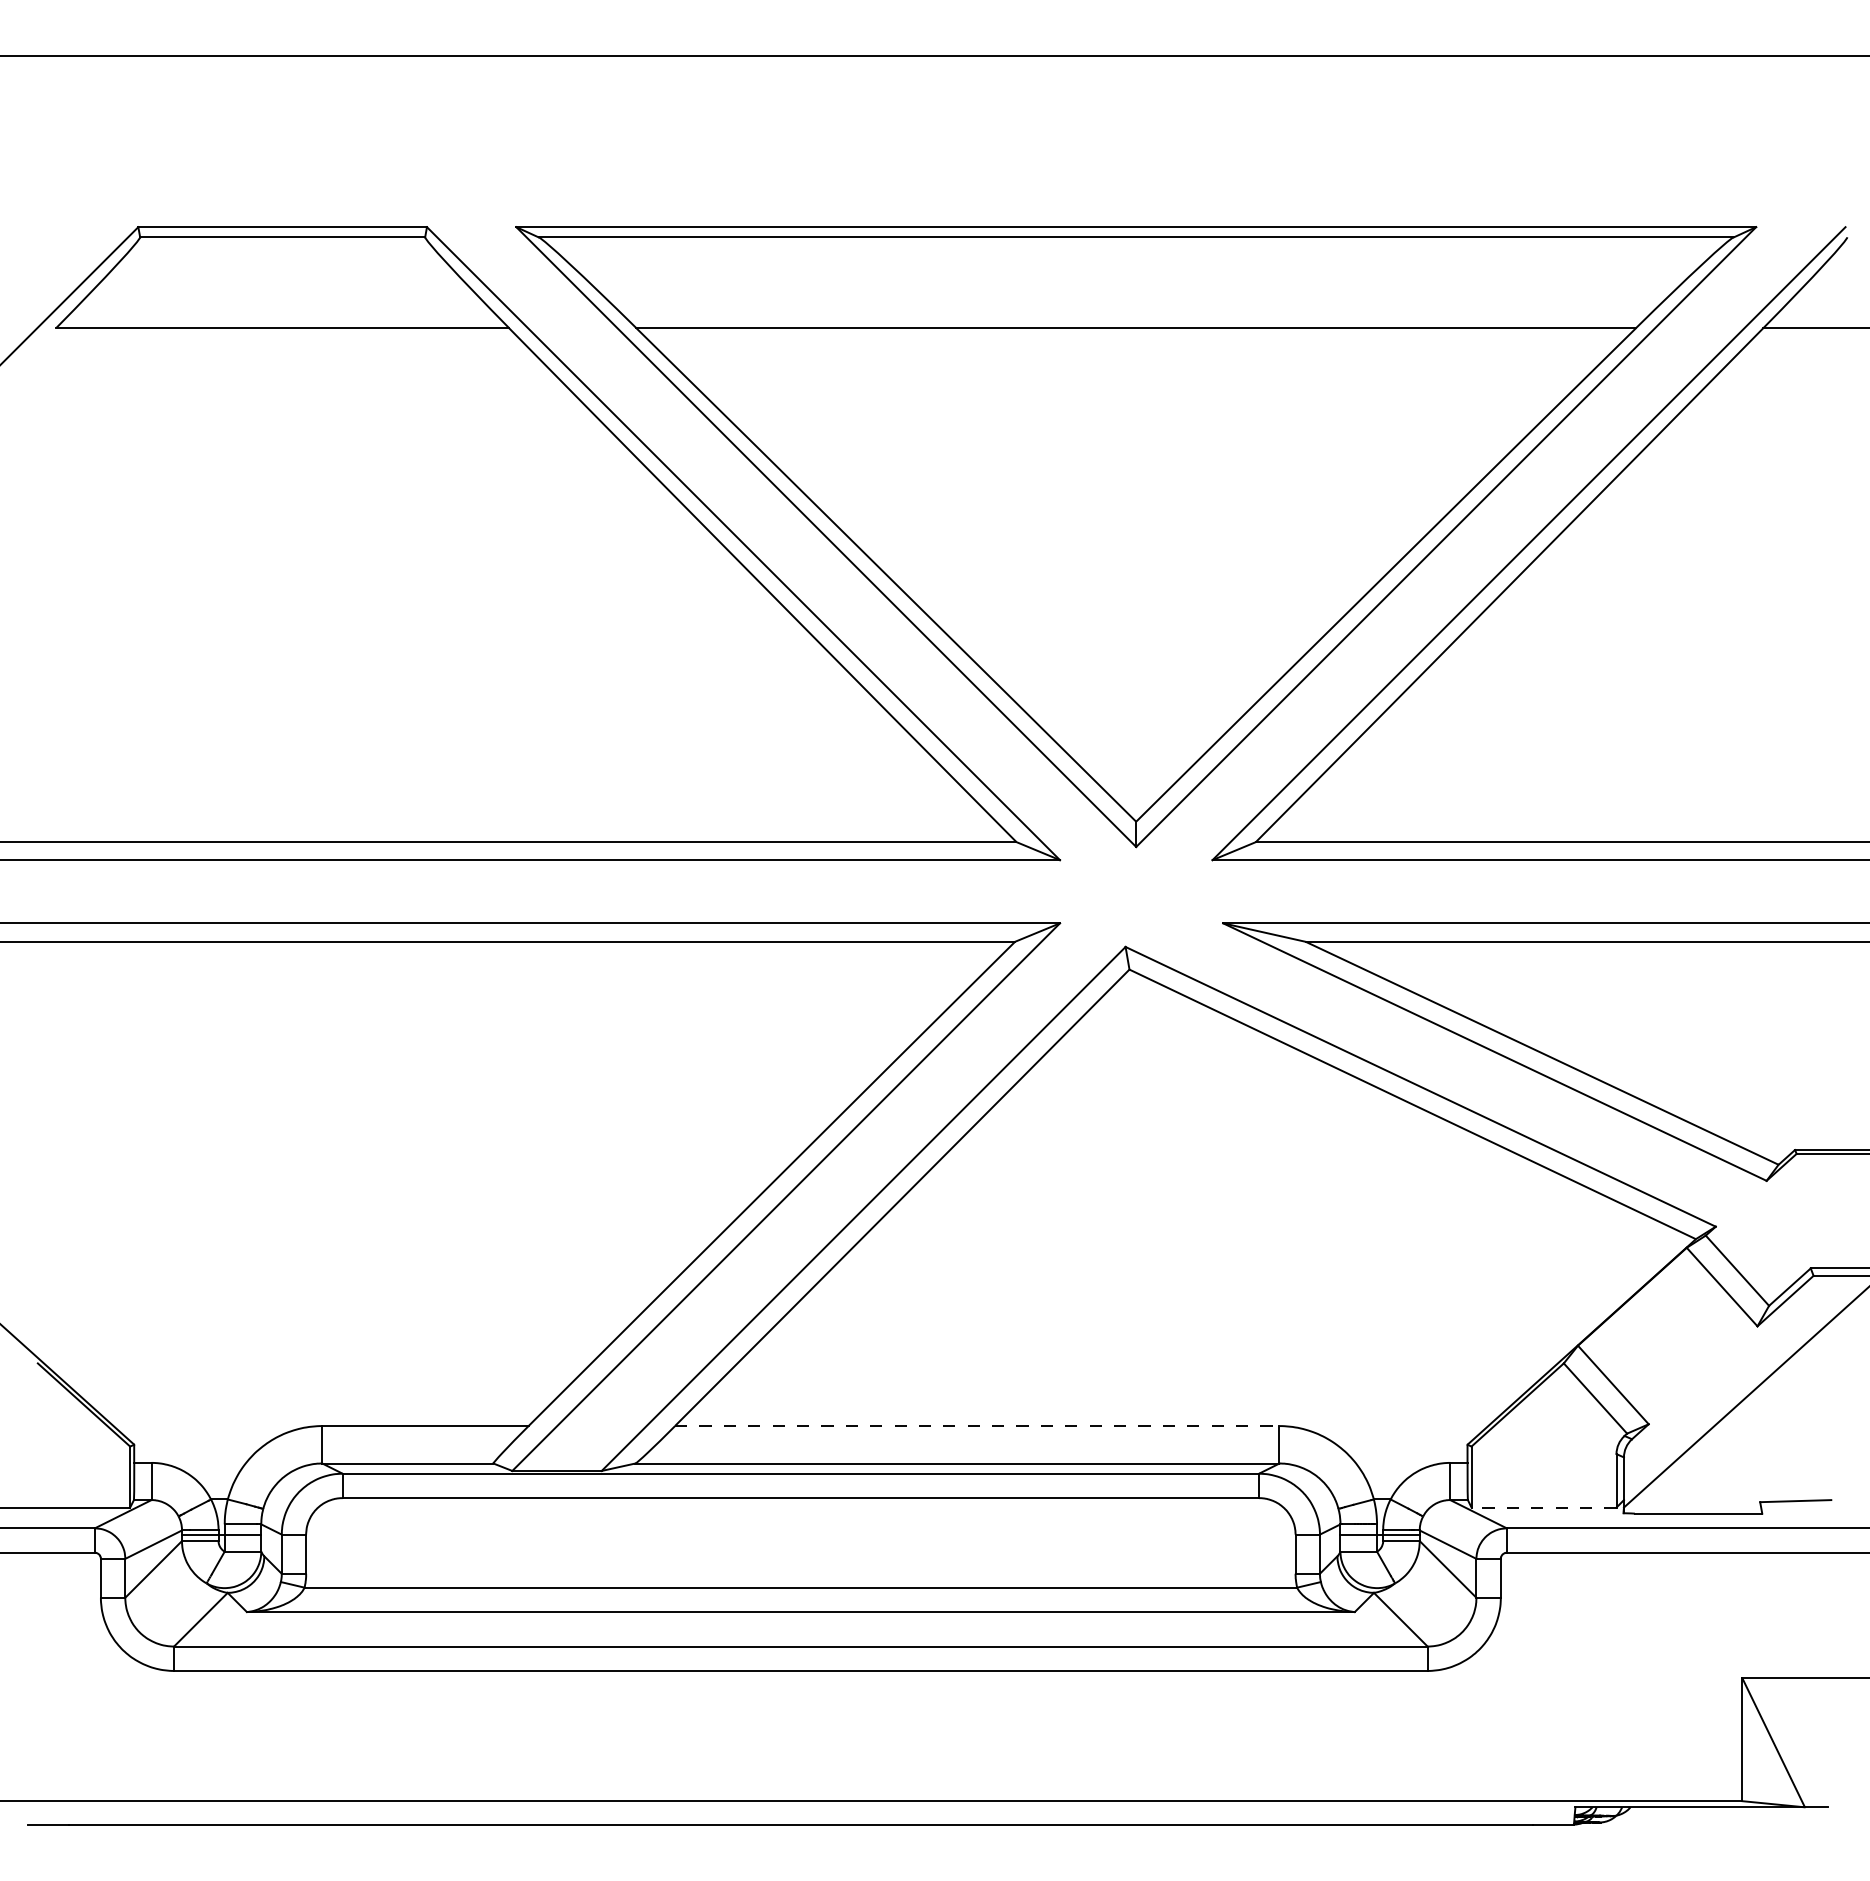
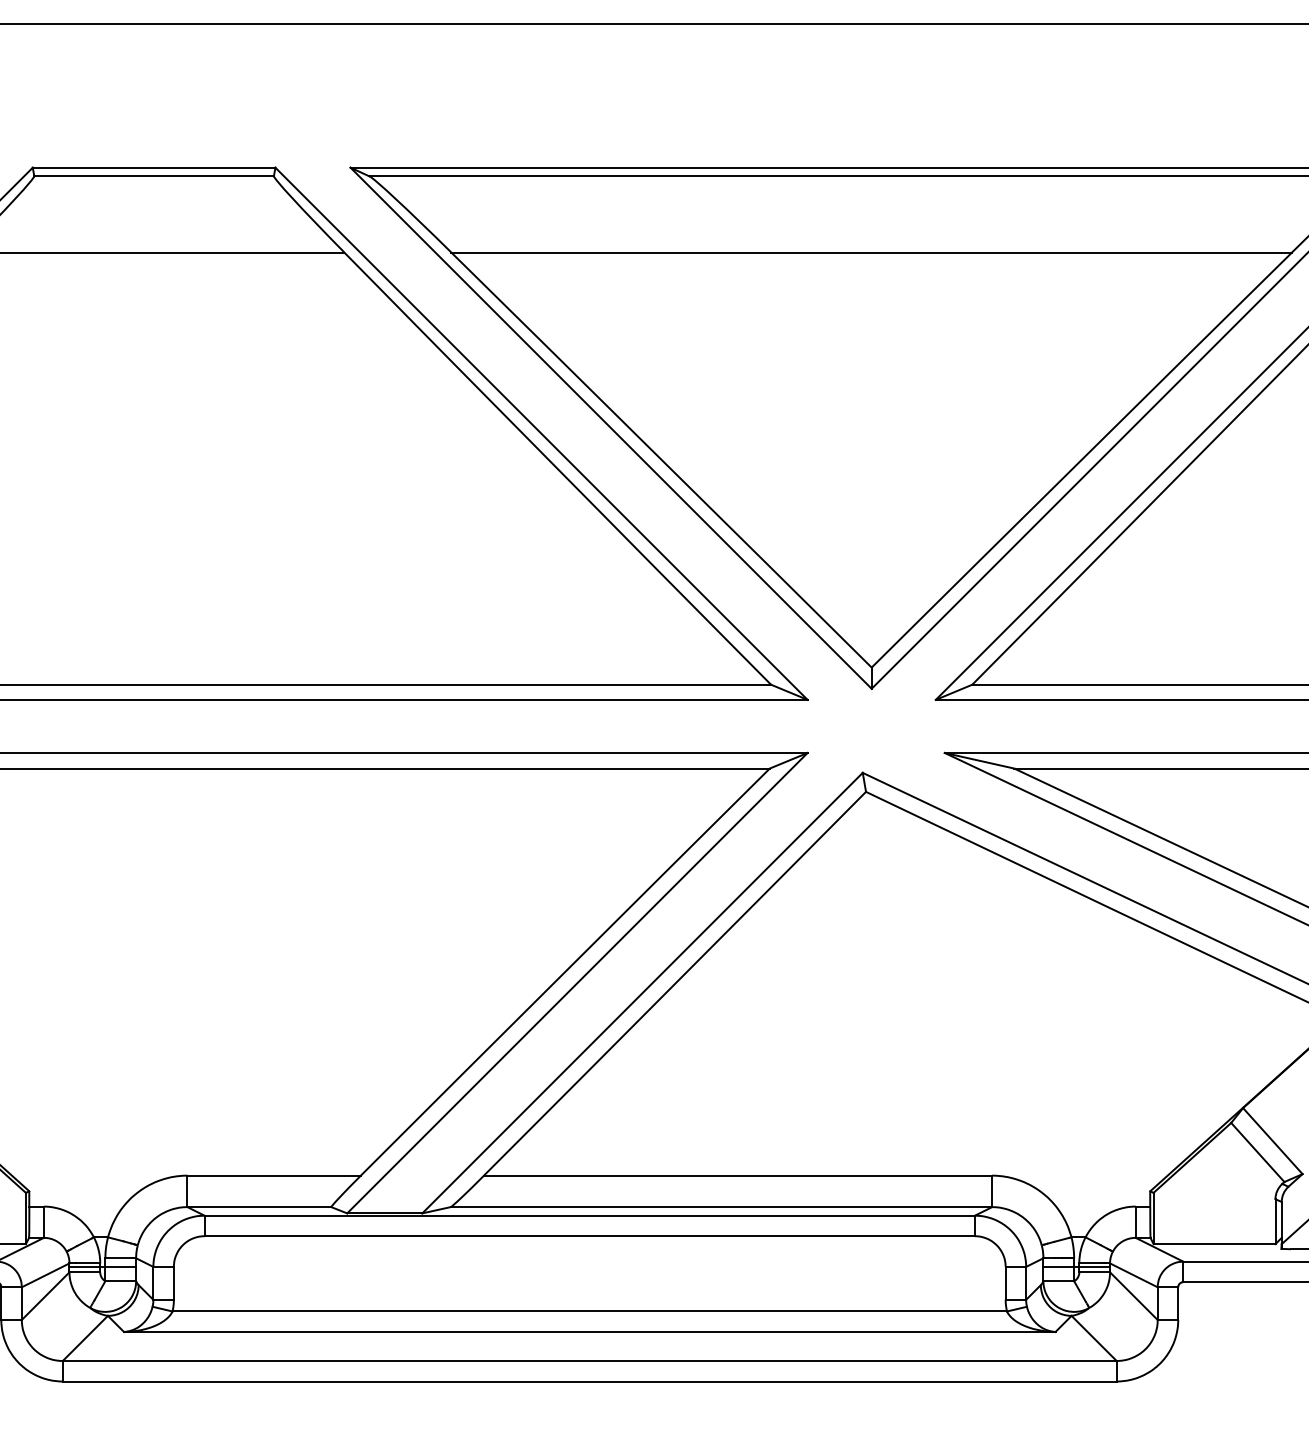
line: (977, 1426) -> (738, 1176), dashed -> solid
line: (1543, 1507) -> (1214, 1244), dashed -> solid

